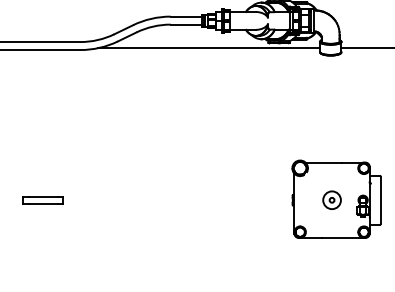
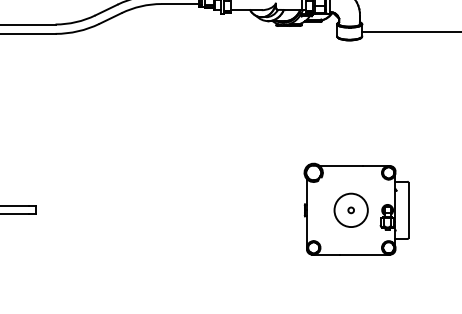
line: (208, 48) -> (206, 32), removed
circle: (331, 200) -> (350, 210), size x1.6

